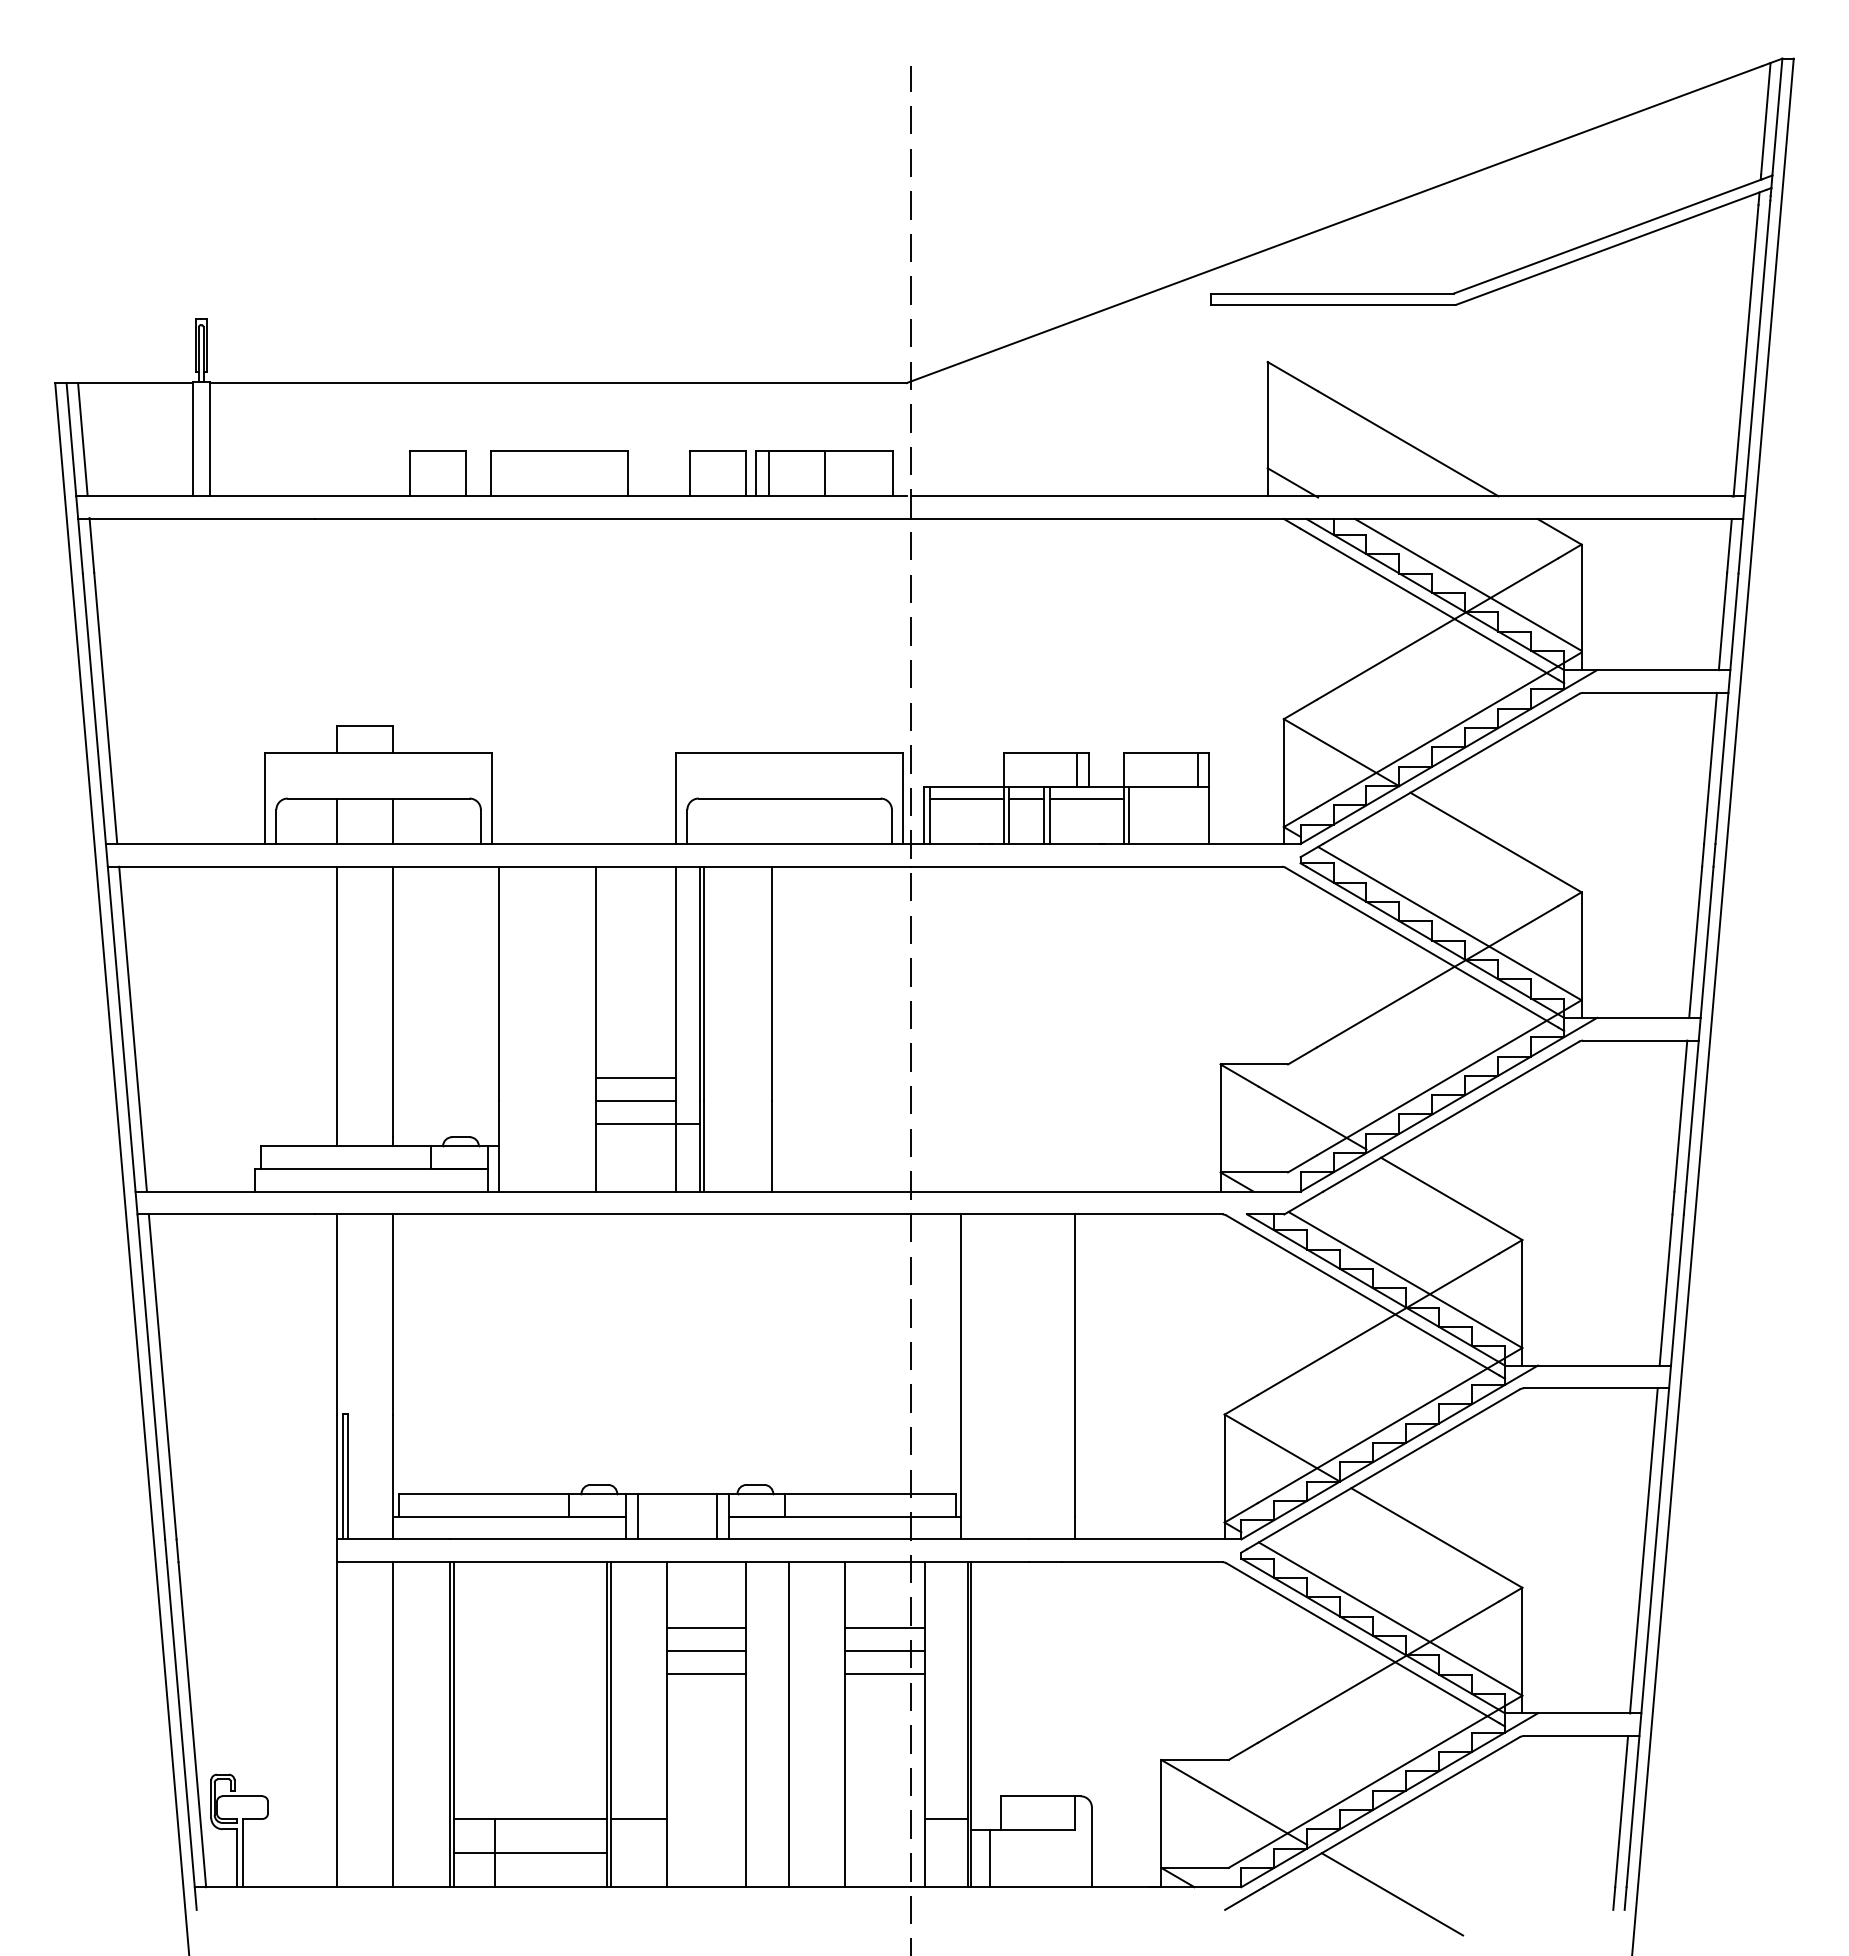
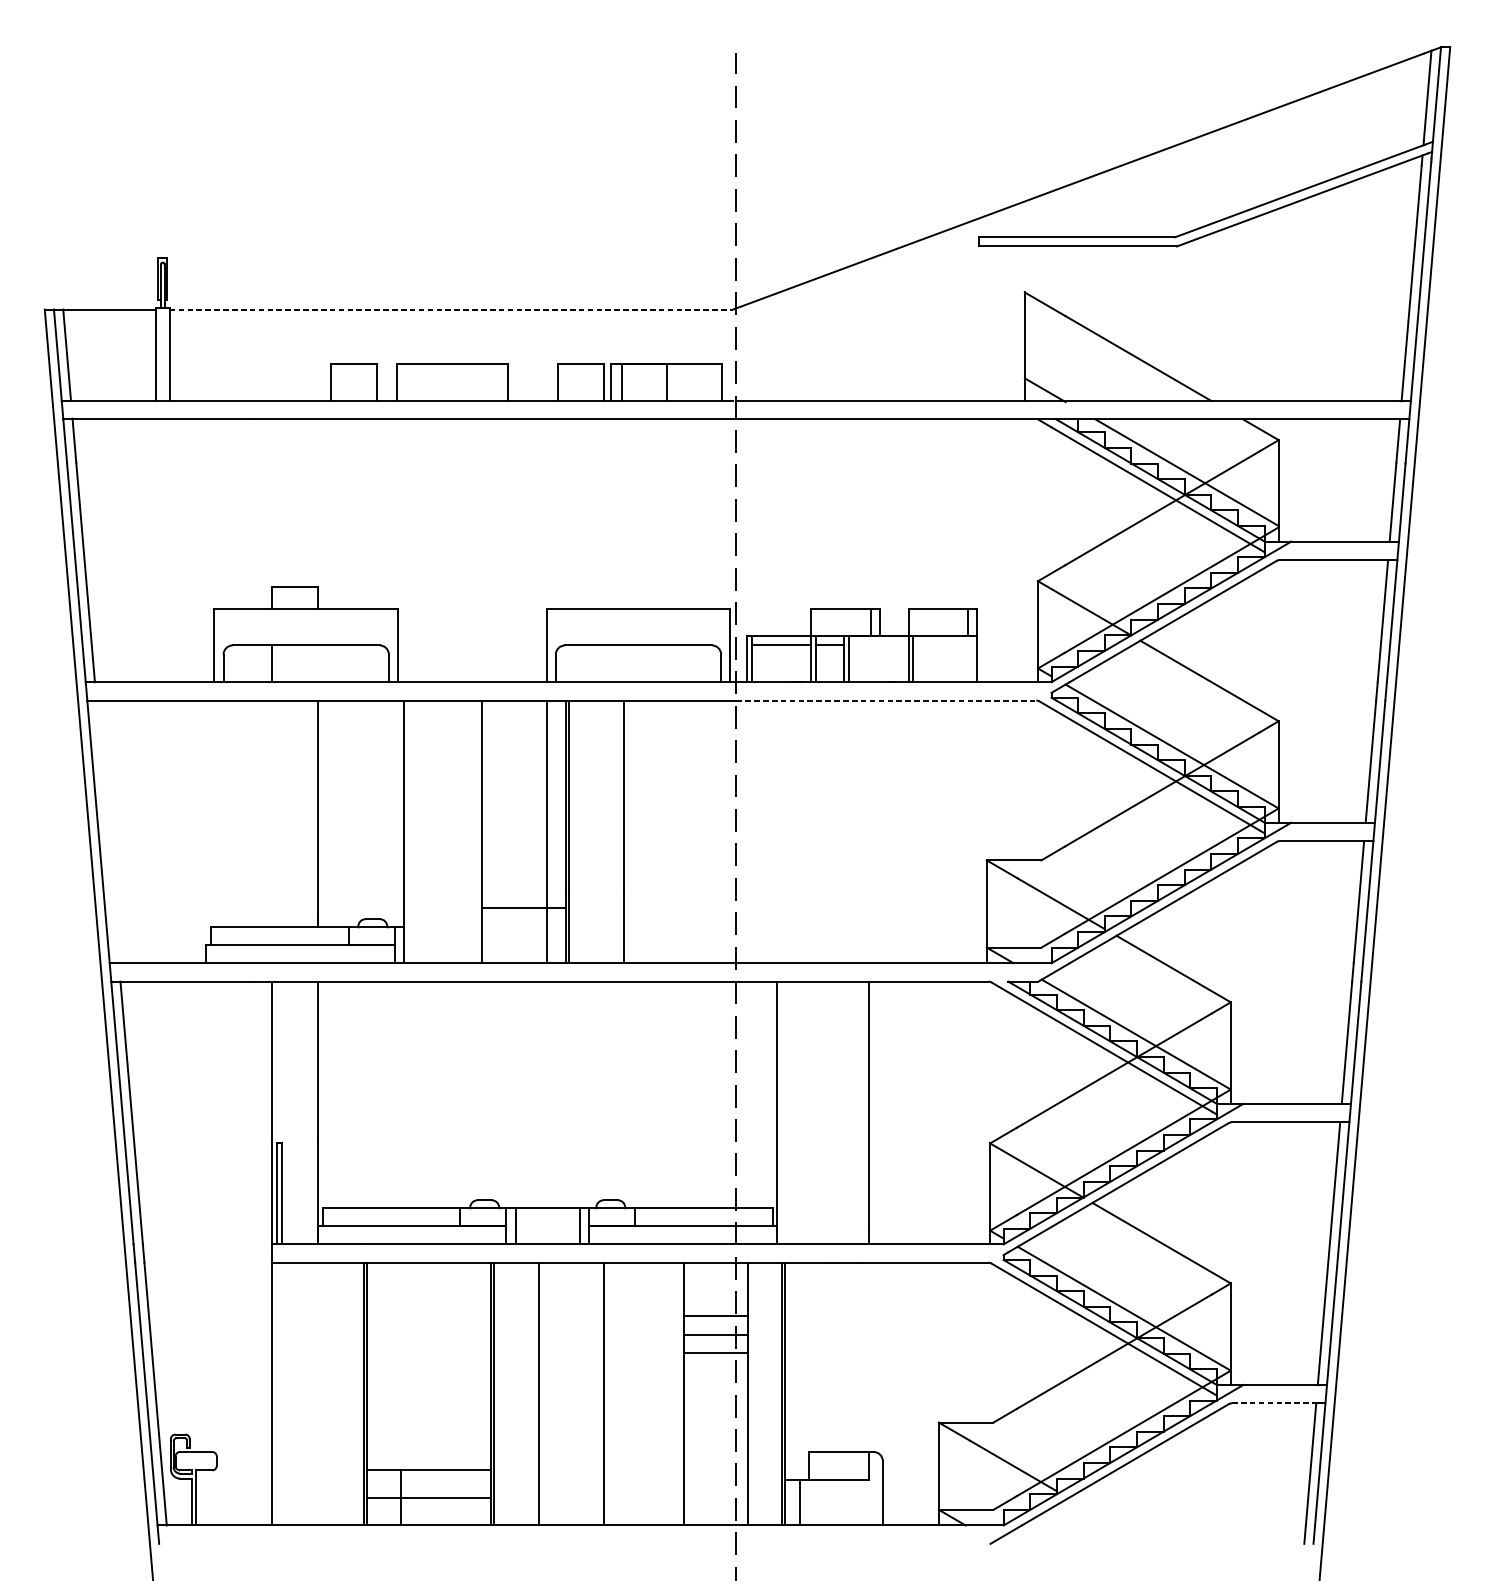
line: (558, 383) -> (451, 309), solid -> dashed
line: (1086, 798) -> (878, 645), removed
line: (393, 821) -> (318, 663), removed
line: (1096, 866) -> (886, 700), solid -> dashed
line: (336, 1006) -> (272, 813), removed
line: (132, 1028) -> (107, 831), removed
line: (636, 1078) -> (514, 871), removed
line: (636, 1100) -> (514, 889), removed
line: (706, 1628) -> (571, 1316), removed
line: (706, 1650) -> (571, 1334), removed
line: (706, 1673) -> (571, 1352), removed
line: (393, 1724) -> (318, 1393), removed
line: (789, 1724) -> (638, 1393), removed
line: (1576, 1736) -> (1274, 1403), solid -> dashed
line: (638, 1819) -> (516, 1470), removed
line: (945, 1819) -> (764, 1470), removed
line: (1392, 1894) -> (1125, 1531), removed

